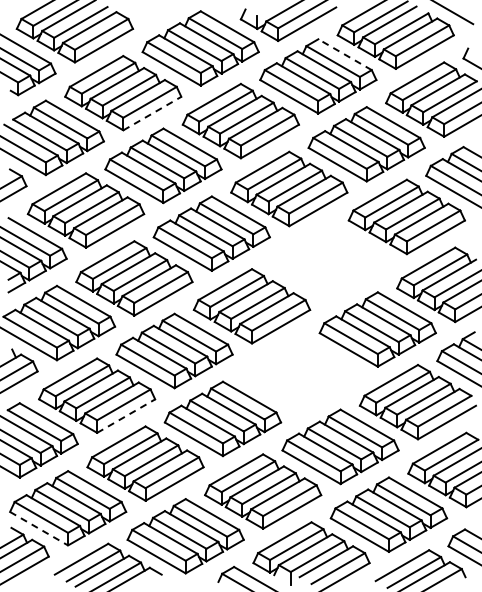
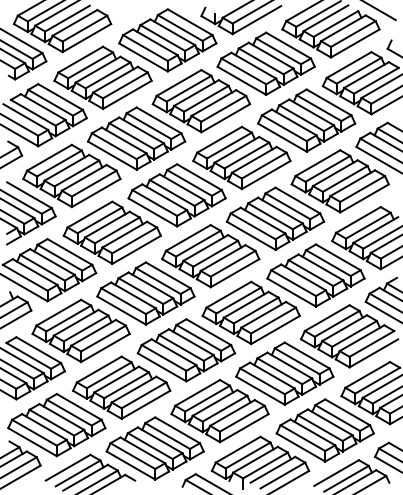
line: (345, 54) -> (288, 45), dashed -> solid
line: (152, 113) -> (127, 94), dashed -> solid
part: (329, 261) -> (275, 218), added
part: (300, 374) -> (251, 313), added
line: (126, 415) -> (105, 347), dashed -> solid
line: (39, 528) -> (32, 442), dashed -> solid

